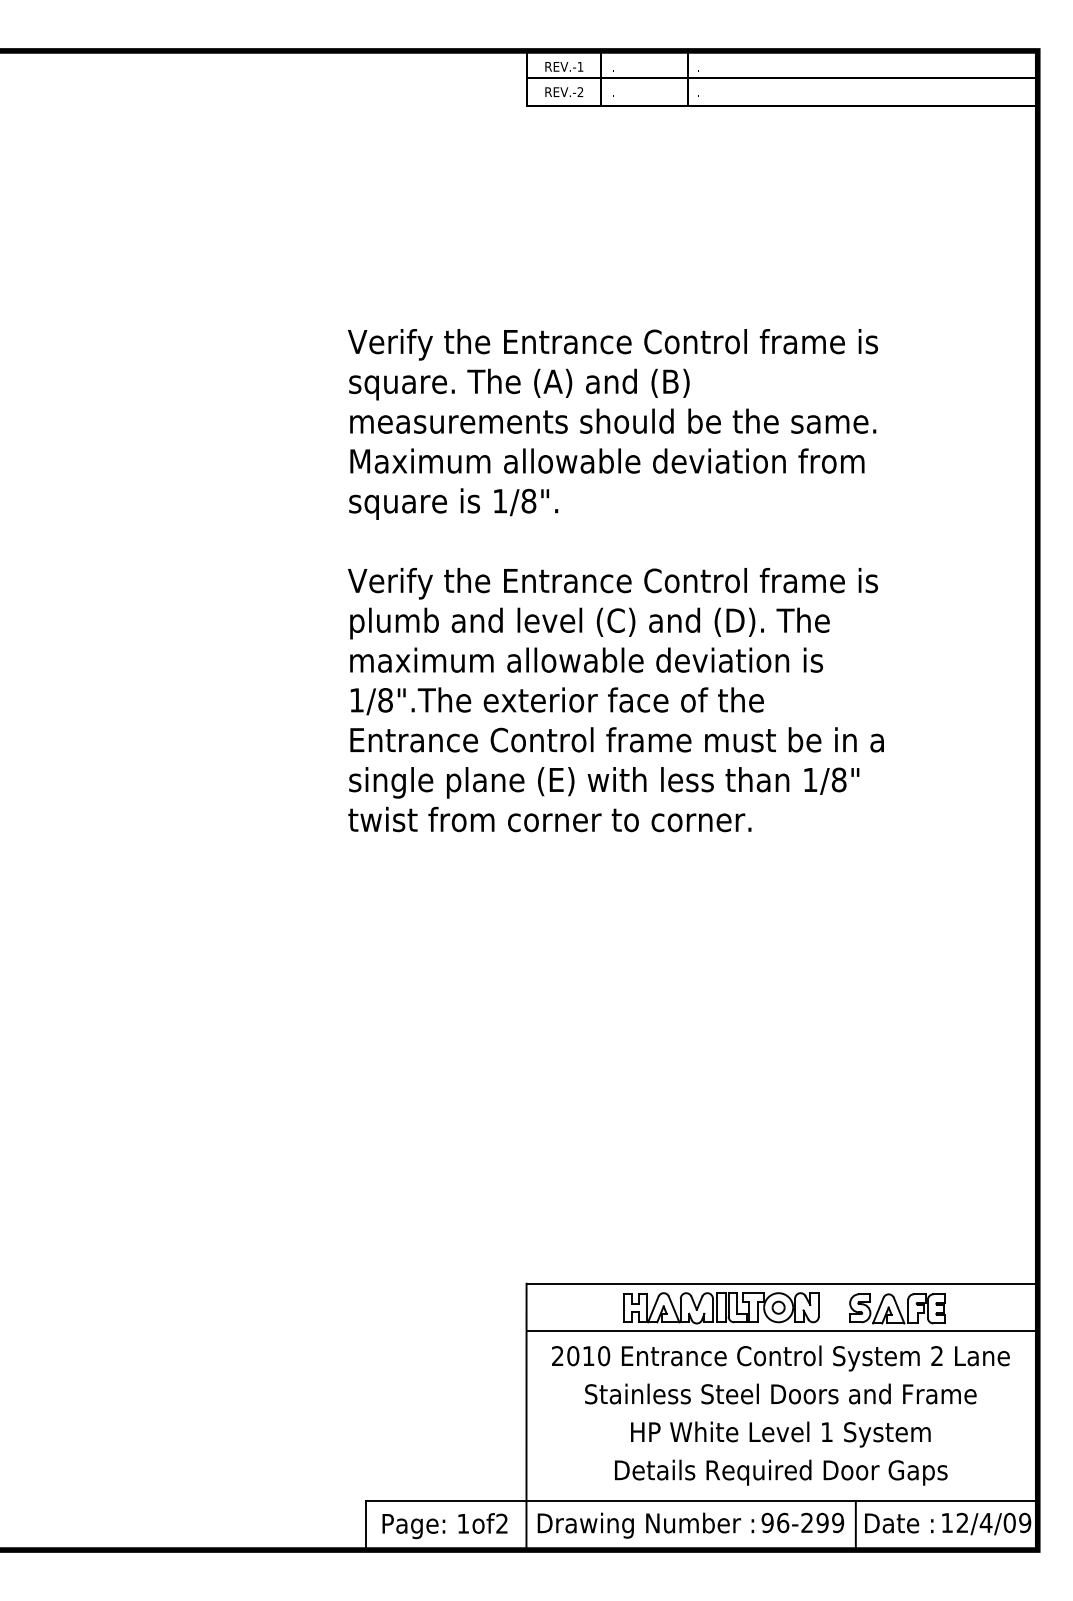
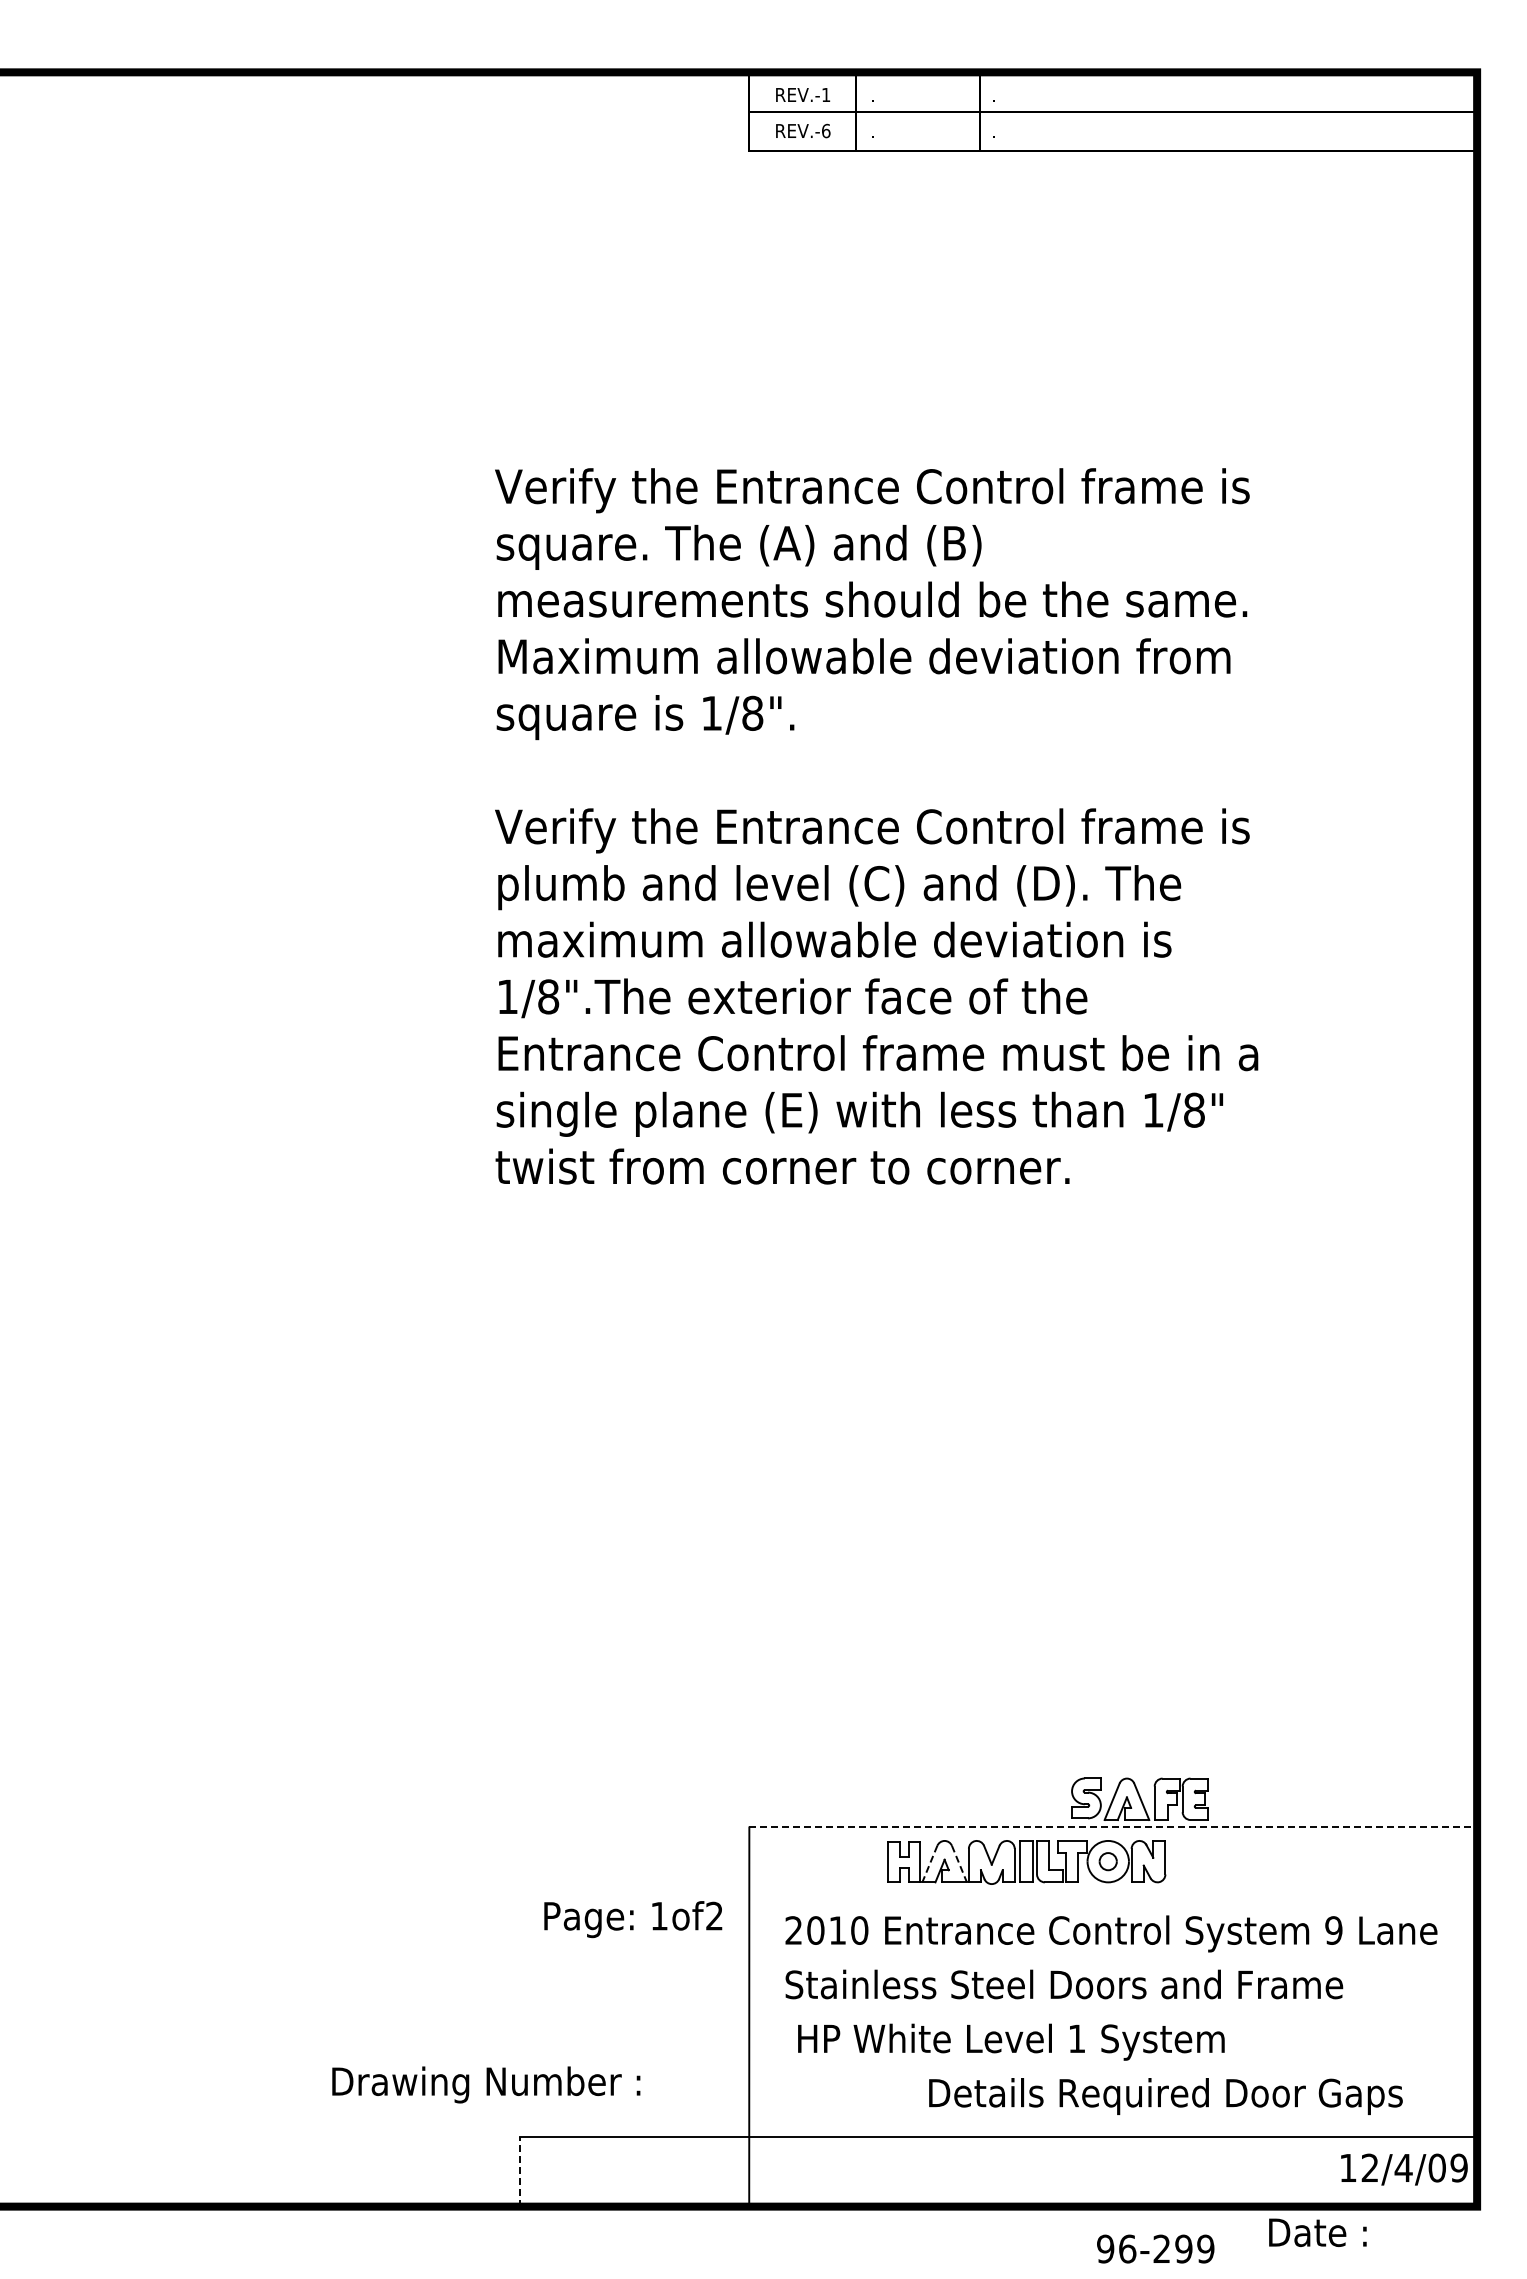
text: (580, 91) -> (826, 130), REV.-2 -> REV.-6
line: (782, 1283) -> (1113, 1827), solid -> dashed
part: (897, 1308) -> (1139, 1798), moved
line: (653, 1309) -> (929, 1864), solid -> dashed
line: (674, 1309) -> (959, 1864), solid -> dashed
line: (782, 1330) -> (1113, 1894), removed
text: (936, 1356) -> (1333, 1930), 2 -> 9
text: (780, 1394) -> (1064, 1984), moved
text: (780, 1434) -> (1011, 2041), moved
text: (780, 1472) -> (1165, 2096), moved
text: (802, 1522) -> (1155, 2248), moved
text: (898, 1523) -> (1317, 2232), moved
text: (646, 1525) -> (486, 2084), moved
line: (856, 1525) -> (1218, 2171), removed
line: (365, 1526) -> (520, 2172), solid -> dashed
text: (445, 1526) -> (633, 1919), moved

